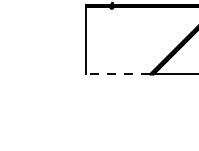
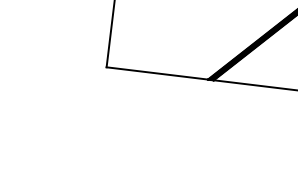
line: (118, 74) -> (157, 73), dashed -> solid

